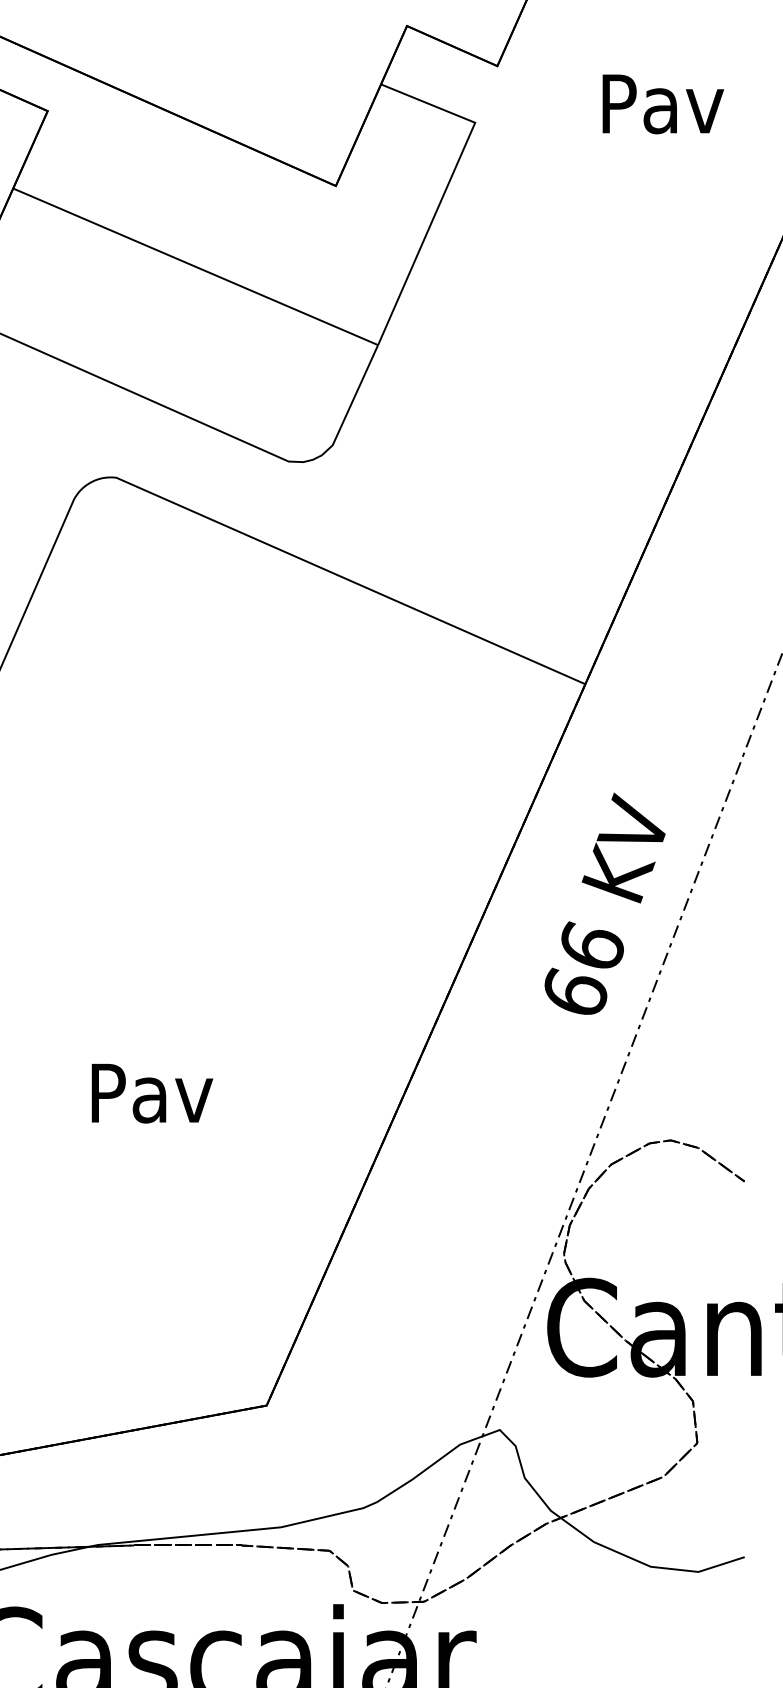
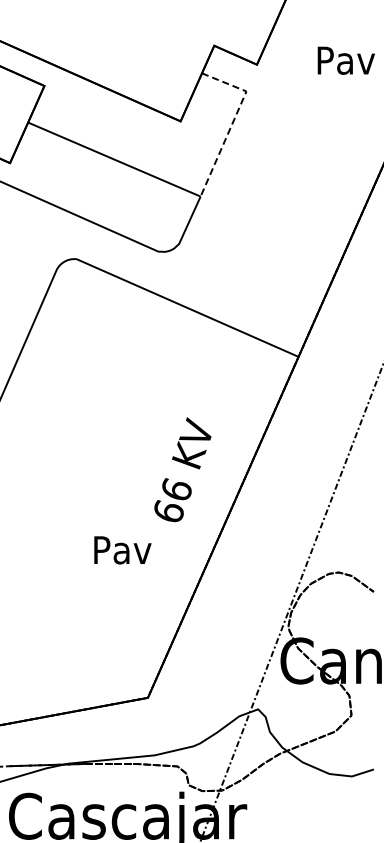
text: (661, 103) -> (345, 60), moved
line: (447, 186) -> (233, 121), solid -> dashed
text: (604, 903) -> (182, 469), moved
text: (151, 1093) -> (122, 550), moved

